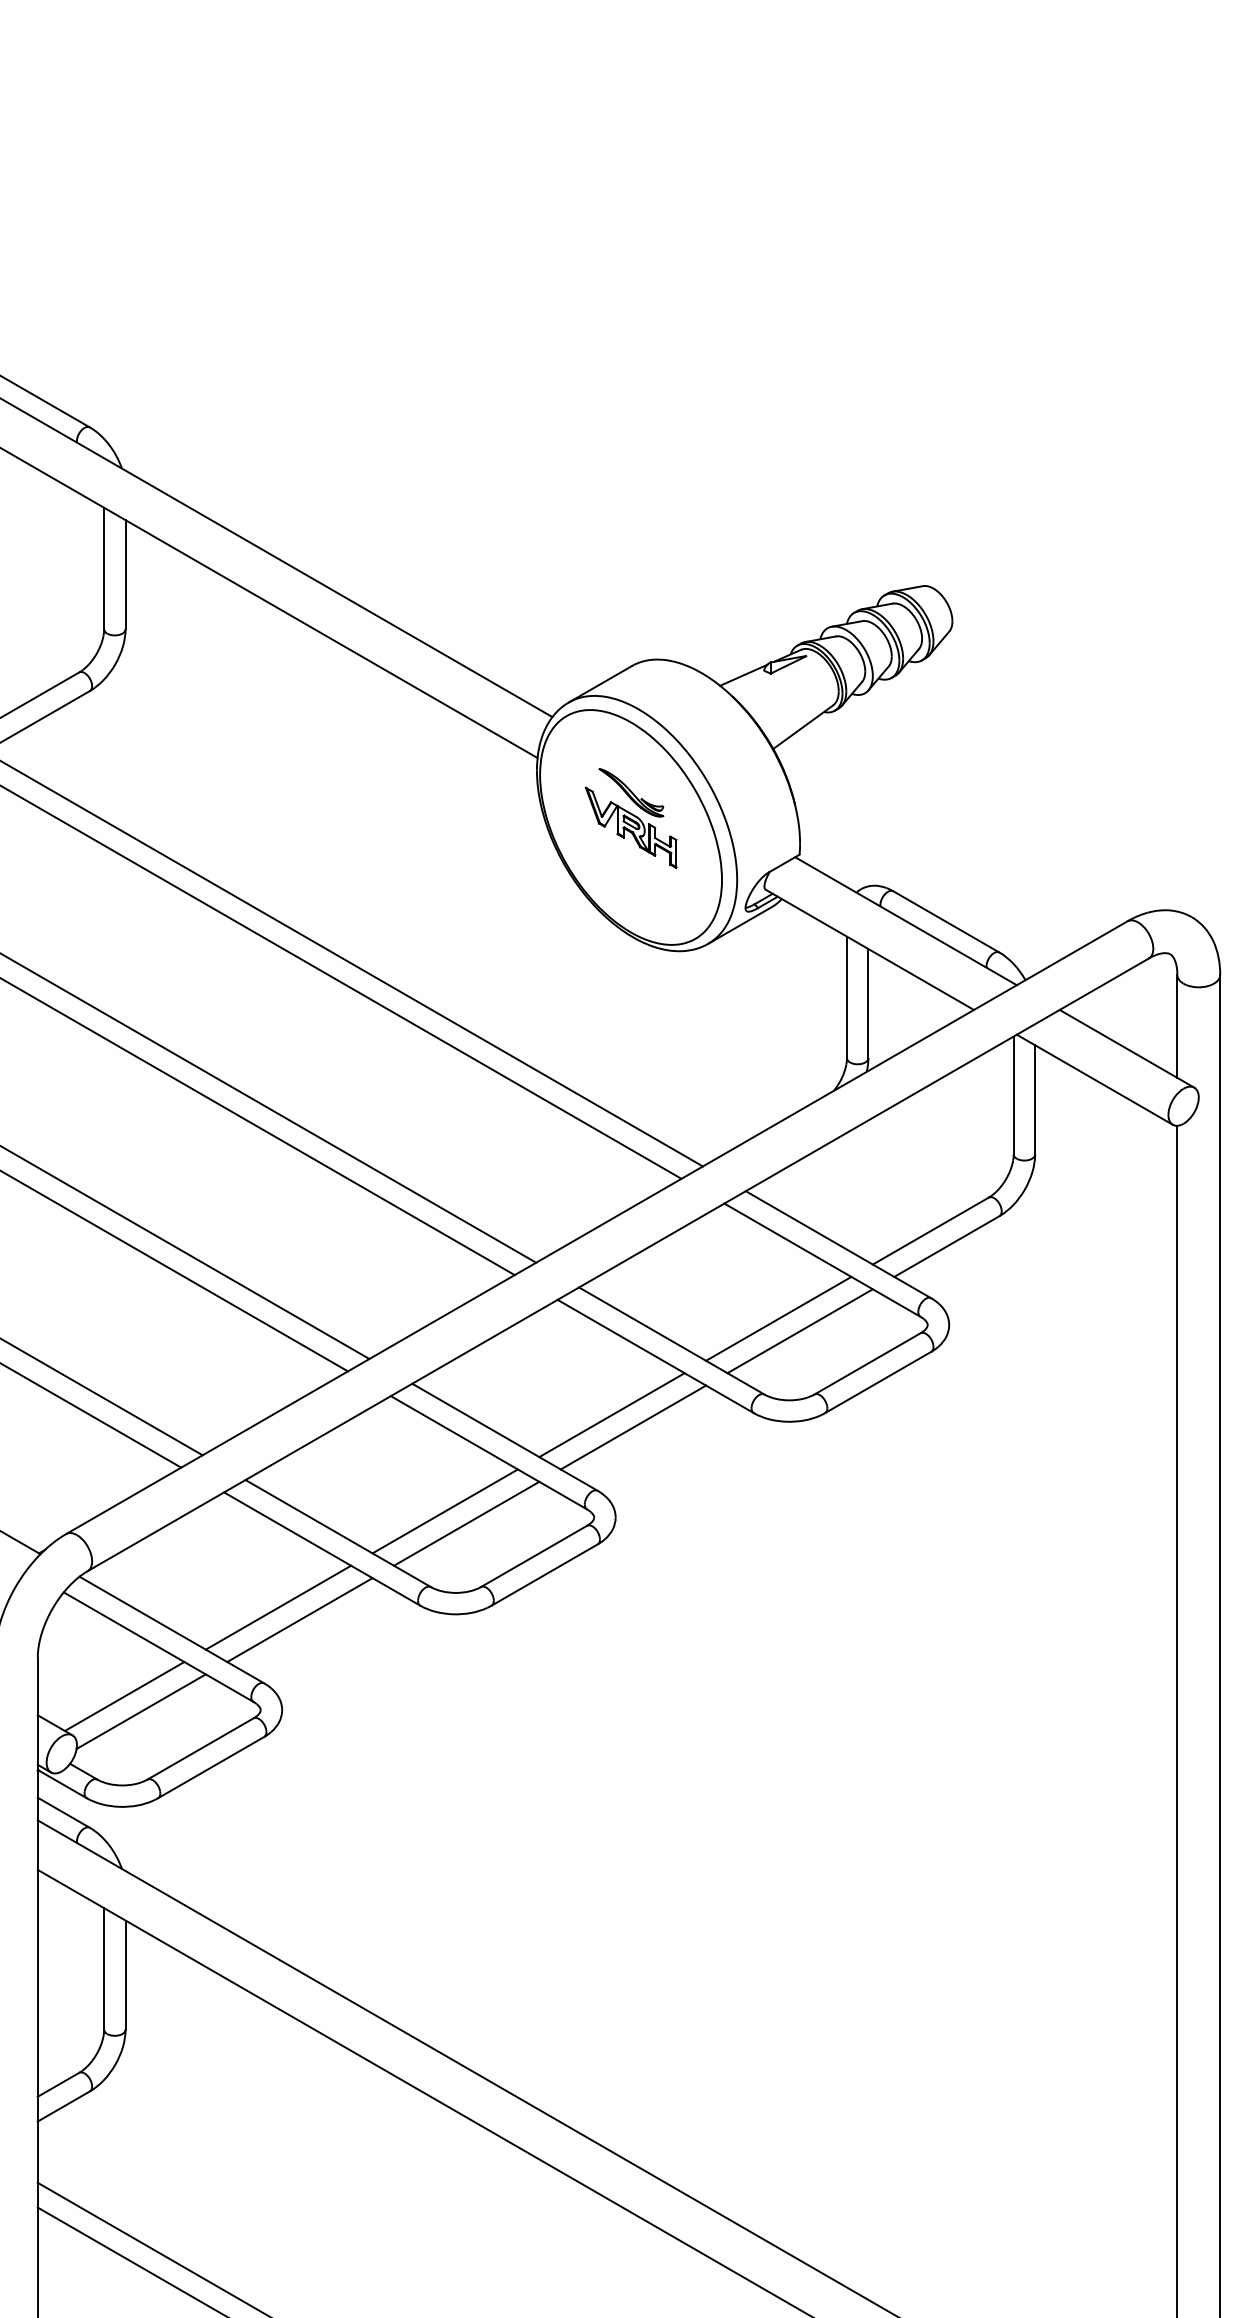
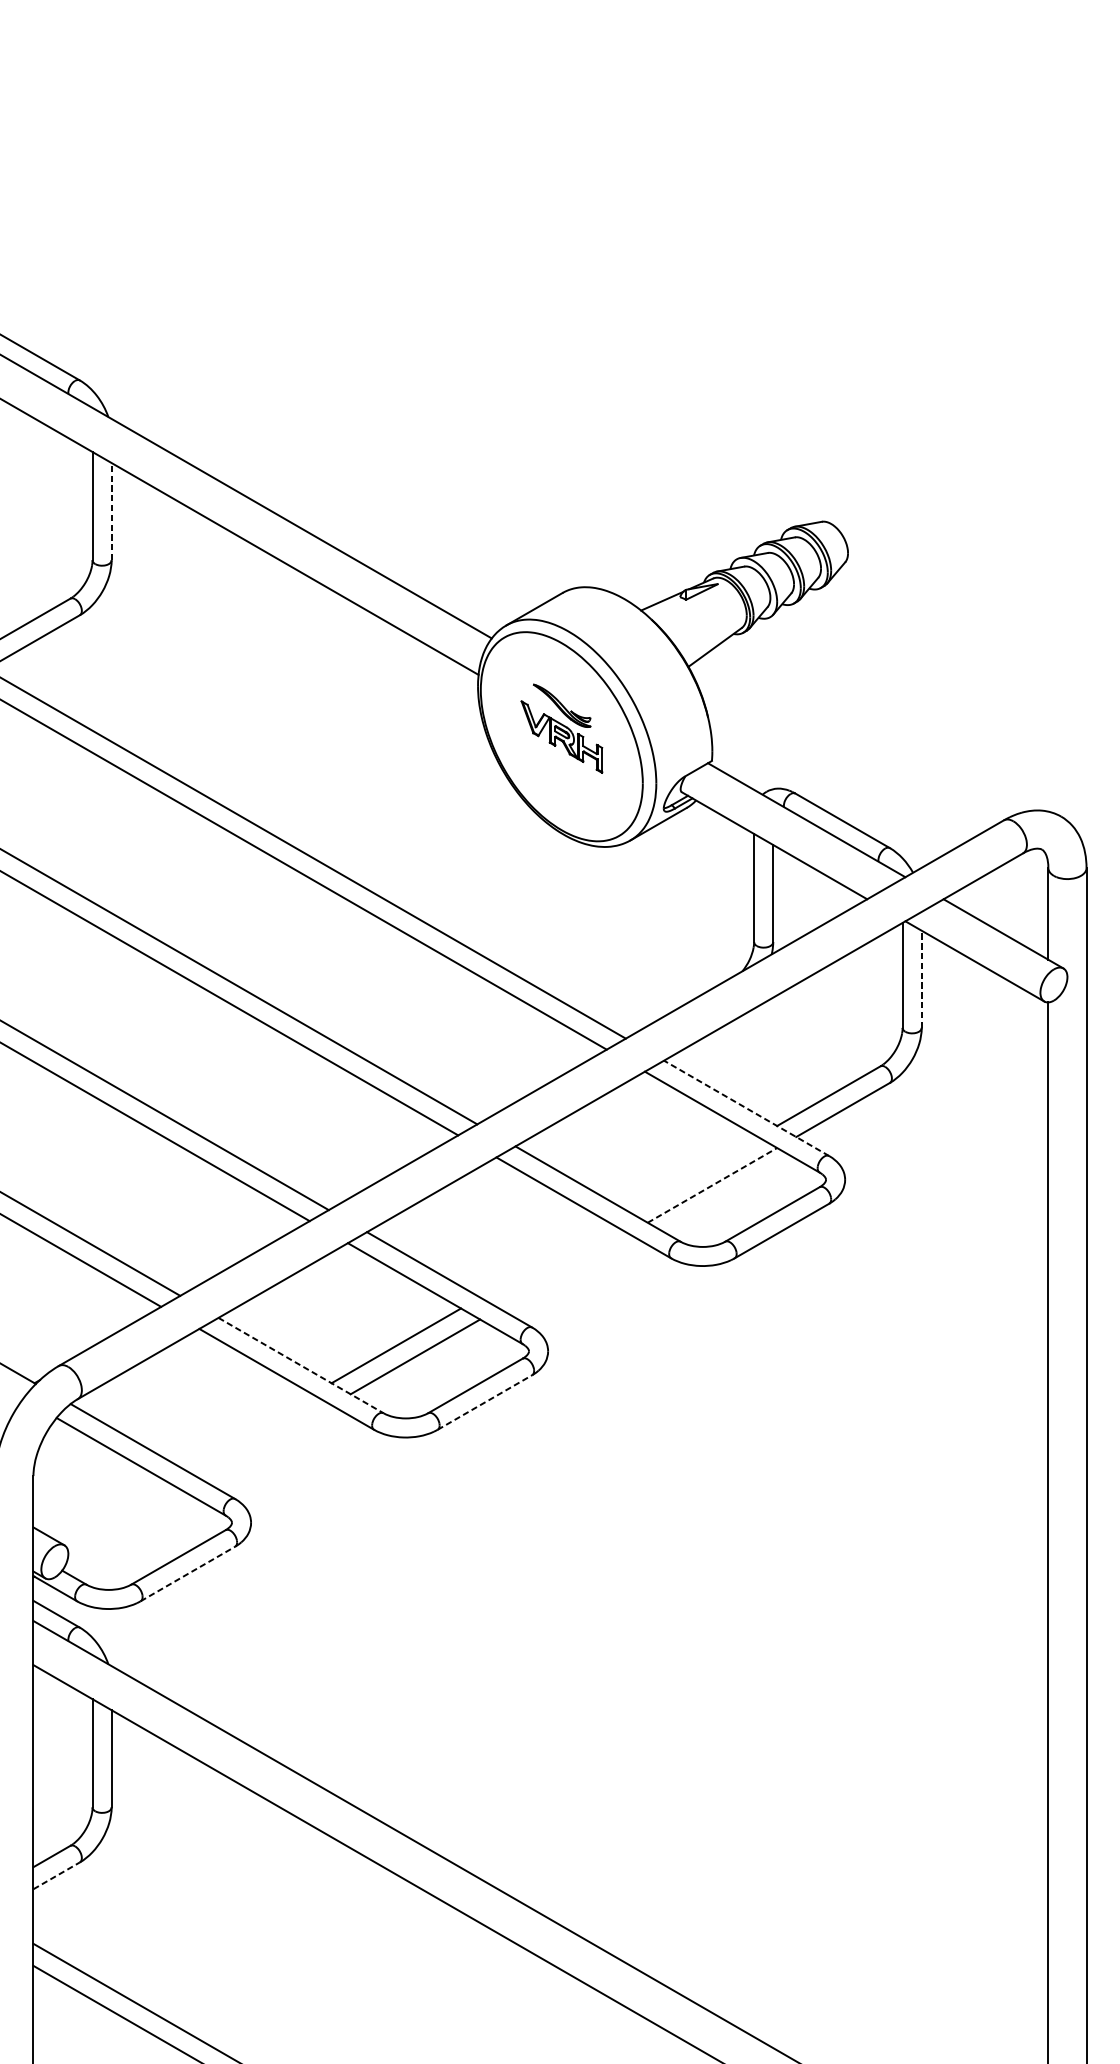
line: (125, 574) -> (111, 511), solid -> dashed
line: (1035, 1099) -> (922, 979), solid -> dashed
line: (838, 1244) -> (746, 1108), solid -> dashed
line: (778, 1318) -> (693, 1174), removed
line: (800, 1331) -> (712, 1185), solid -> dashed
line: (611, 1415) -> (544, 1260), removed
line: (633, 1427) -> (564, 1271), removed
line: (338, 1533) -> (301, 1365), solid -> dashed
line: (545, 1574) -> (485, 1402), solid -> dashed
line: (278, 1607) -> (247, 1431), removed
line: (299, 1620) -> (266, 1443), removed
line: (124, 1696) -> (110, 1510), removed
line: (140, 1711) -> (124, 1524), removed
line: (211, 1767) -> (188, 1573), solid -> dashed
line: (64, 2106) -> (57, 1875), solid -> dashed

